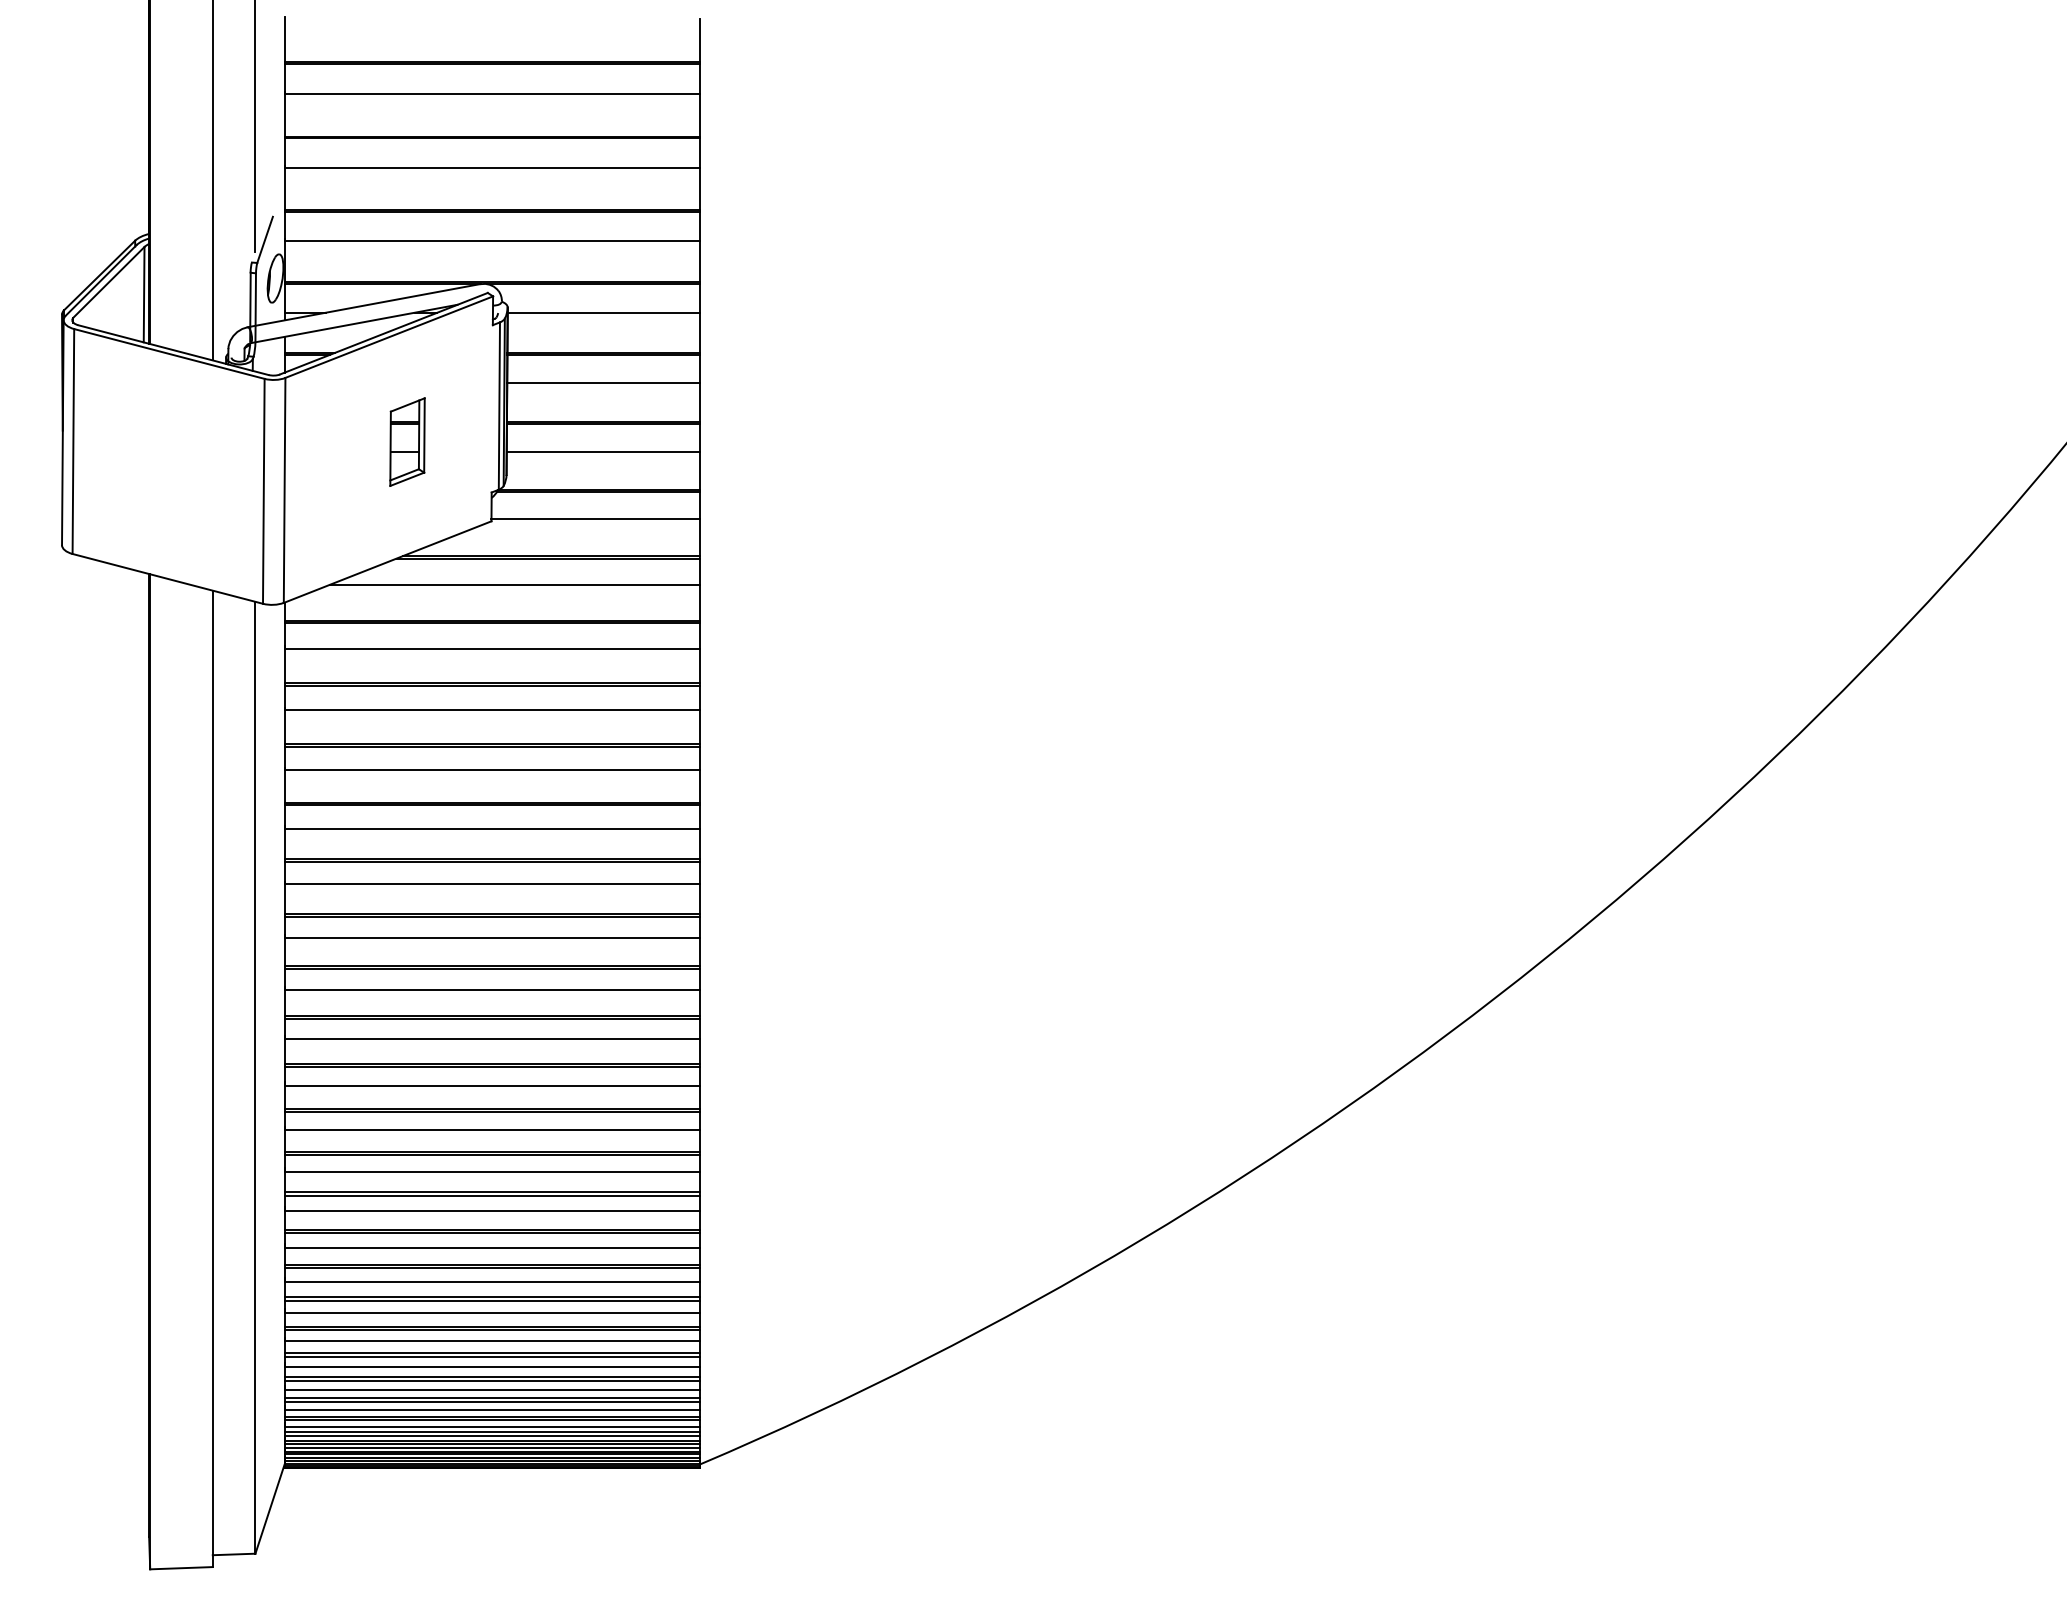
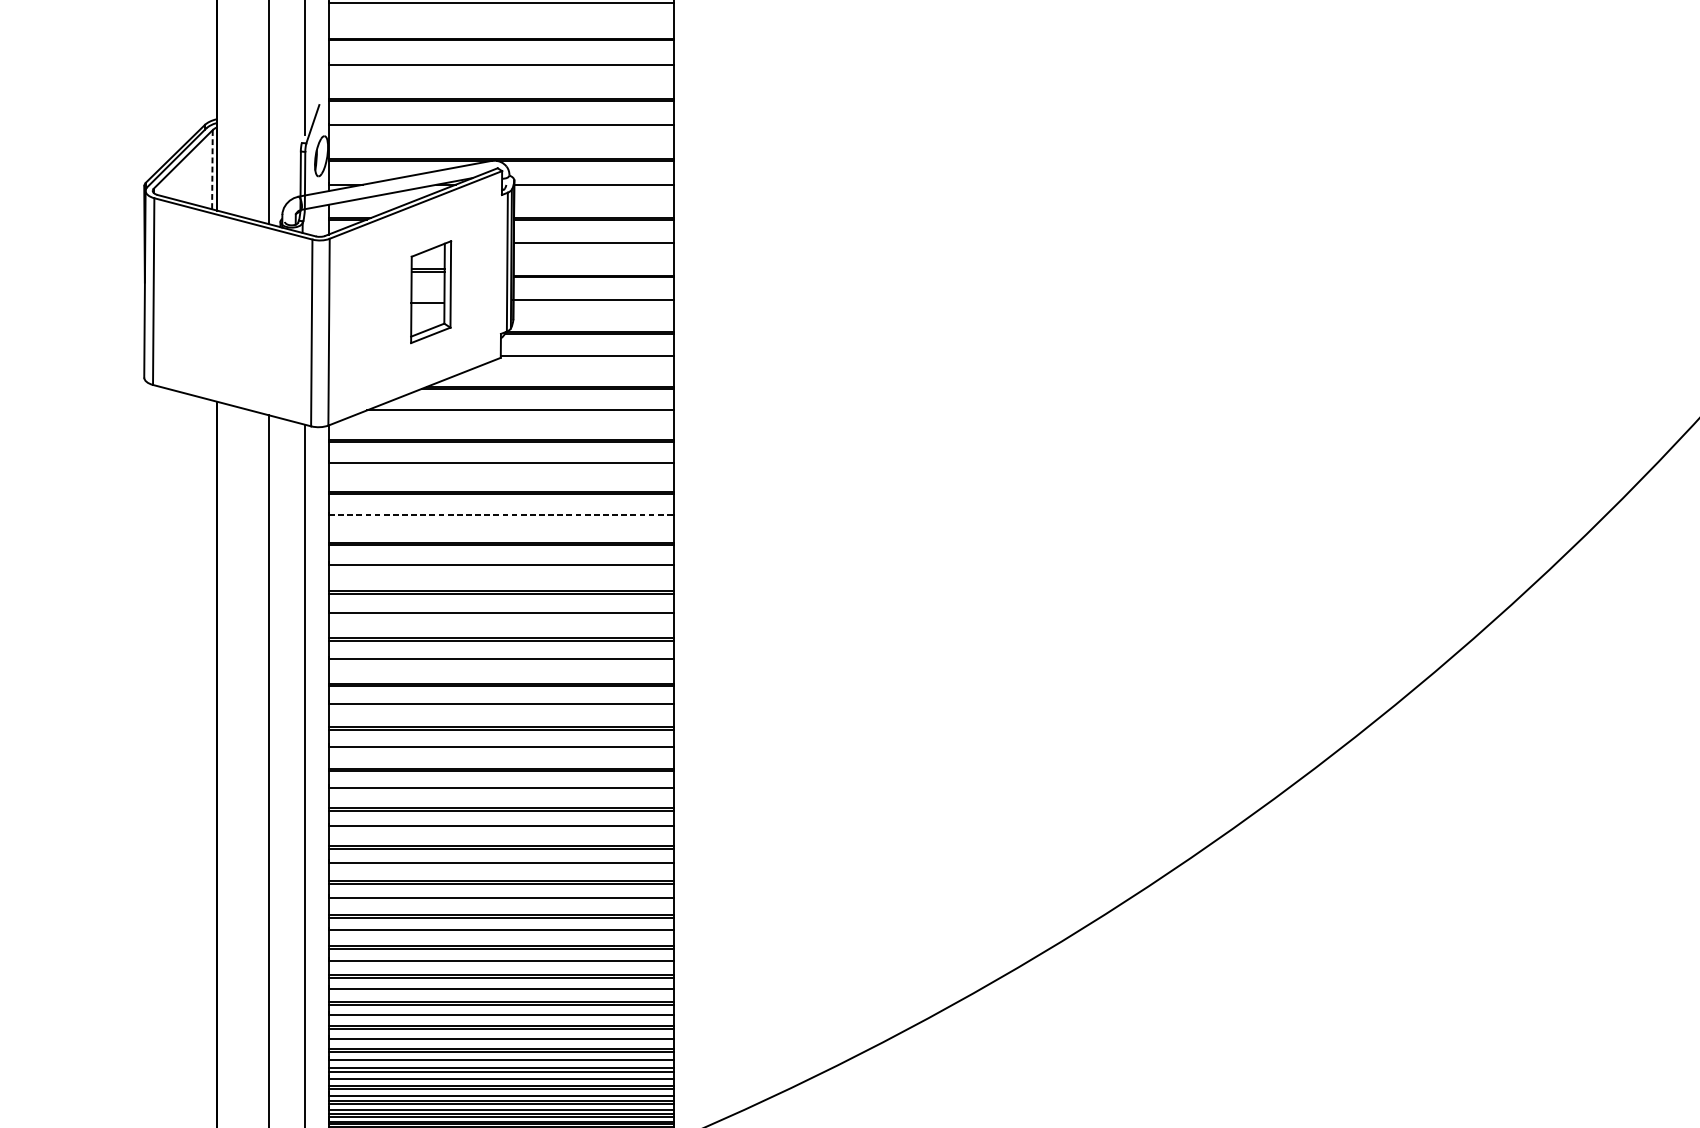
line: (144, 294) -> (212, 169), solid -> dashed
part: (407, 441) -> (431, 291), size x1.4
line: (492, 710) -> (501, 514), solid -> dashed

